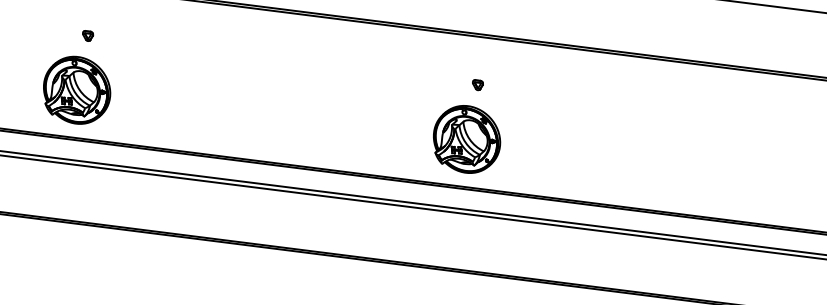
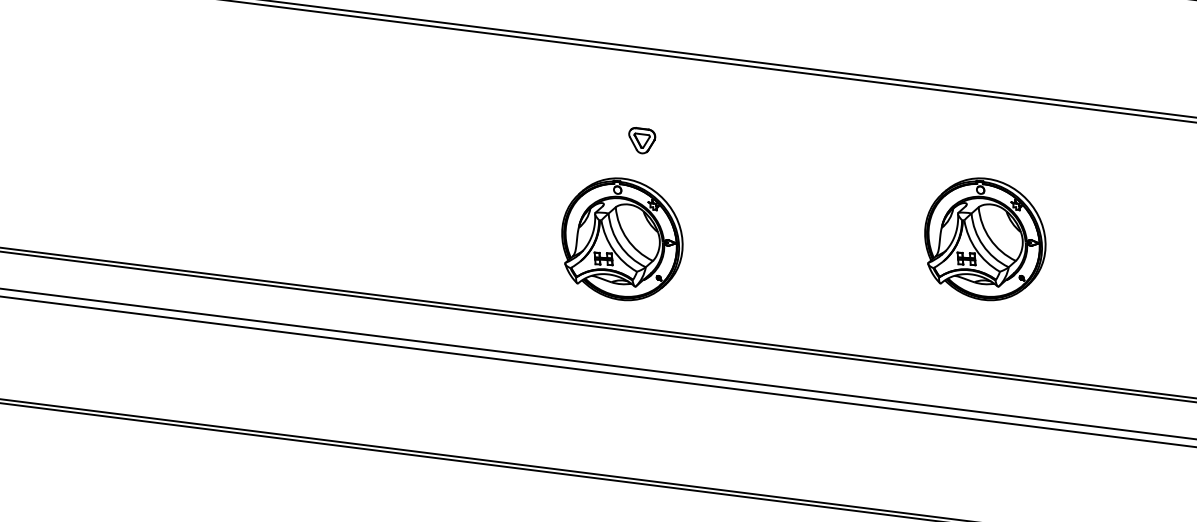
part: (477, 85) -> (641, 141), size x1.4
part: (667, 139) -> (986, 239), added

